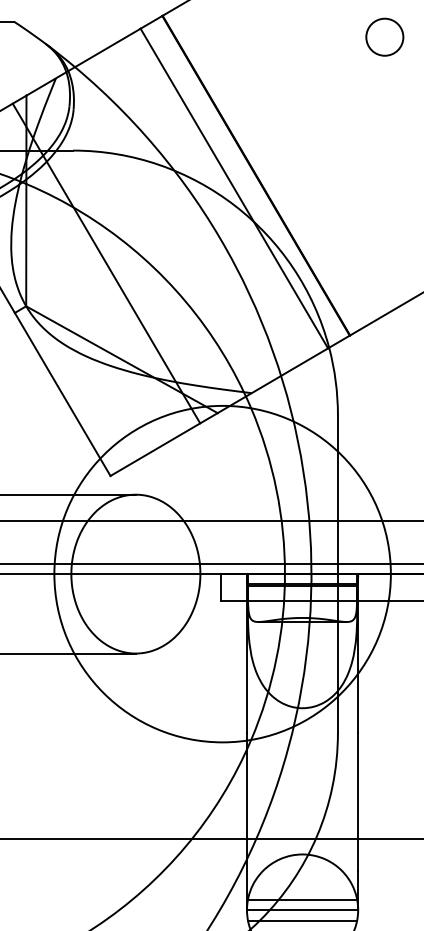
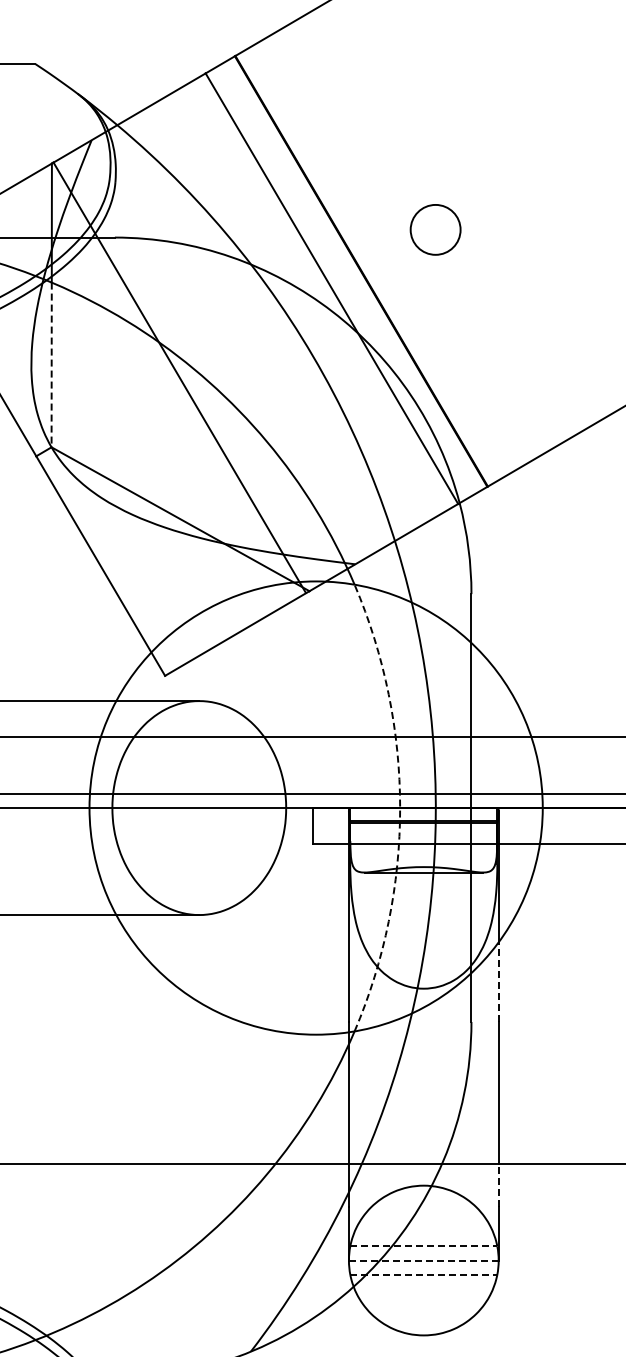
circle: (384, 36) -> (435, 229), moved
line: (26, 245) -> (51, 365), solid -> dashed
line: (106, 263) -> (179, 377), moved
arc: (285, 574) -> (400, 808), solid -> dashed
line: (358, 703) -> (498, 982), solid -> dashed
line: (358, 854) -> (498, 1185), solid -> dashed
line: (302, 899) -> (423, 1246), solid -> dashed
line: (302, 910) -> (423, 1260), solid -> dashed
line: (303, 921) -> (424, 1275), solid -> dashed

